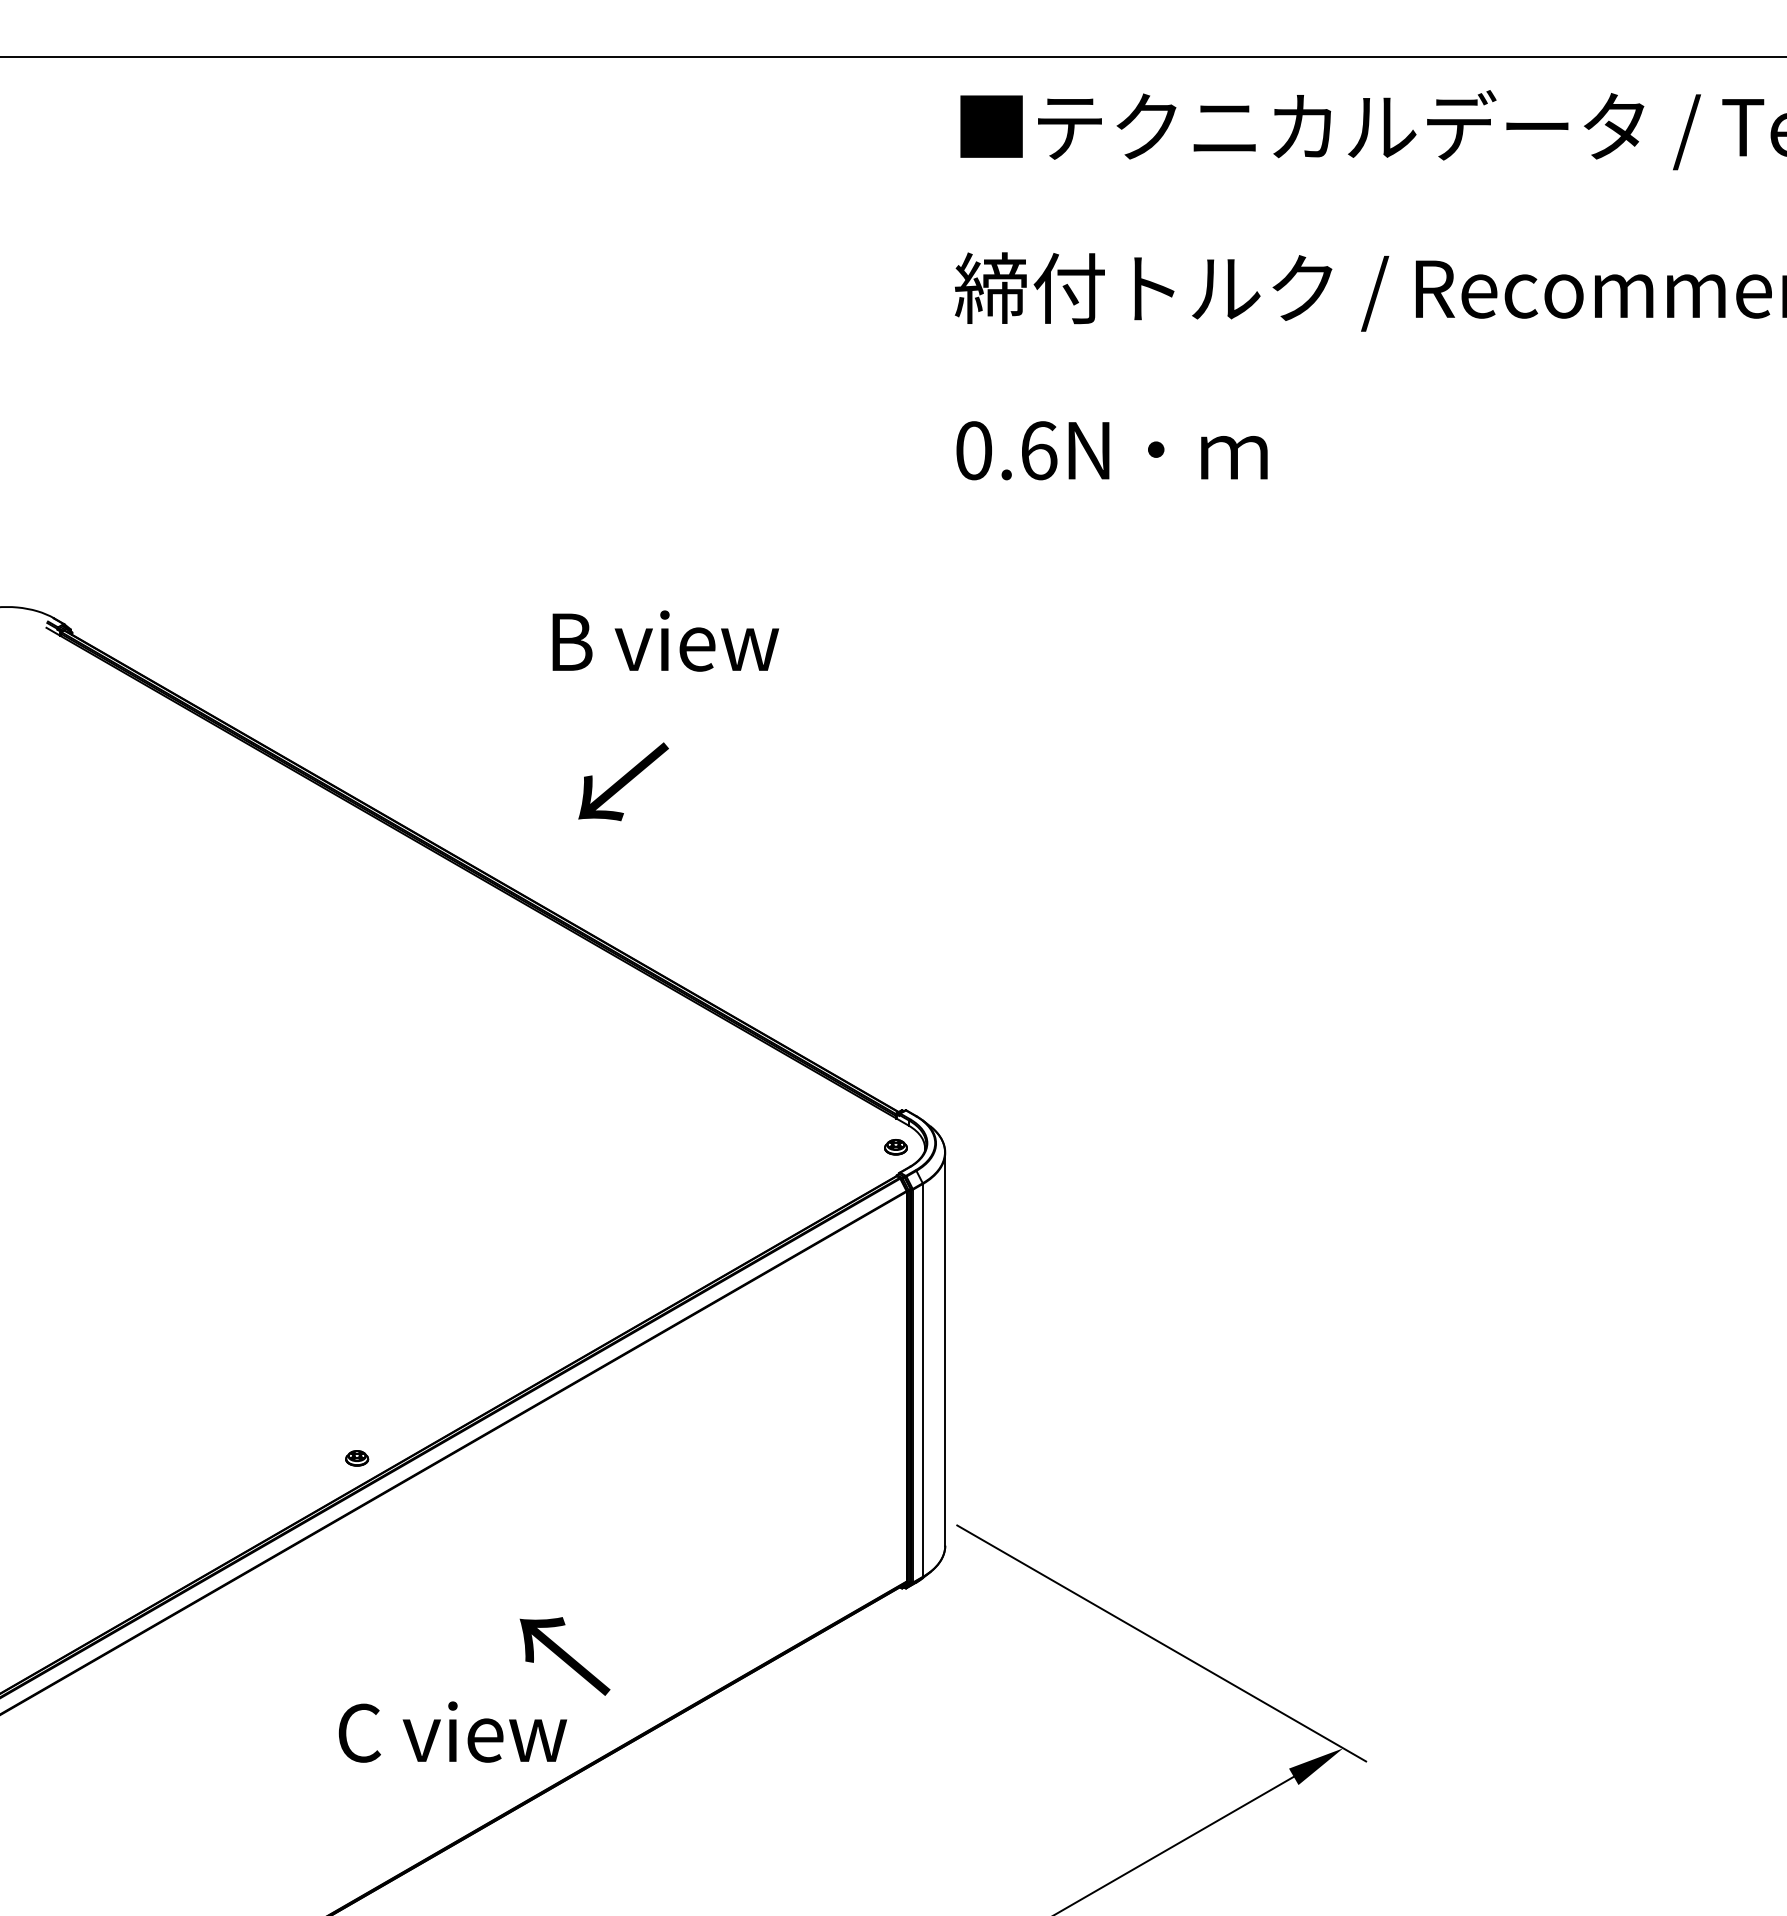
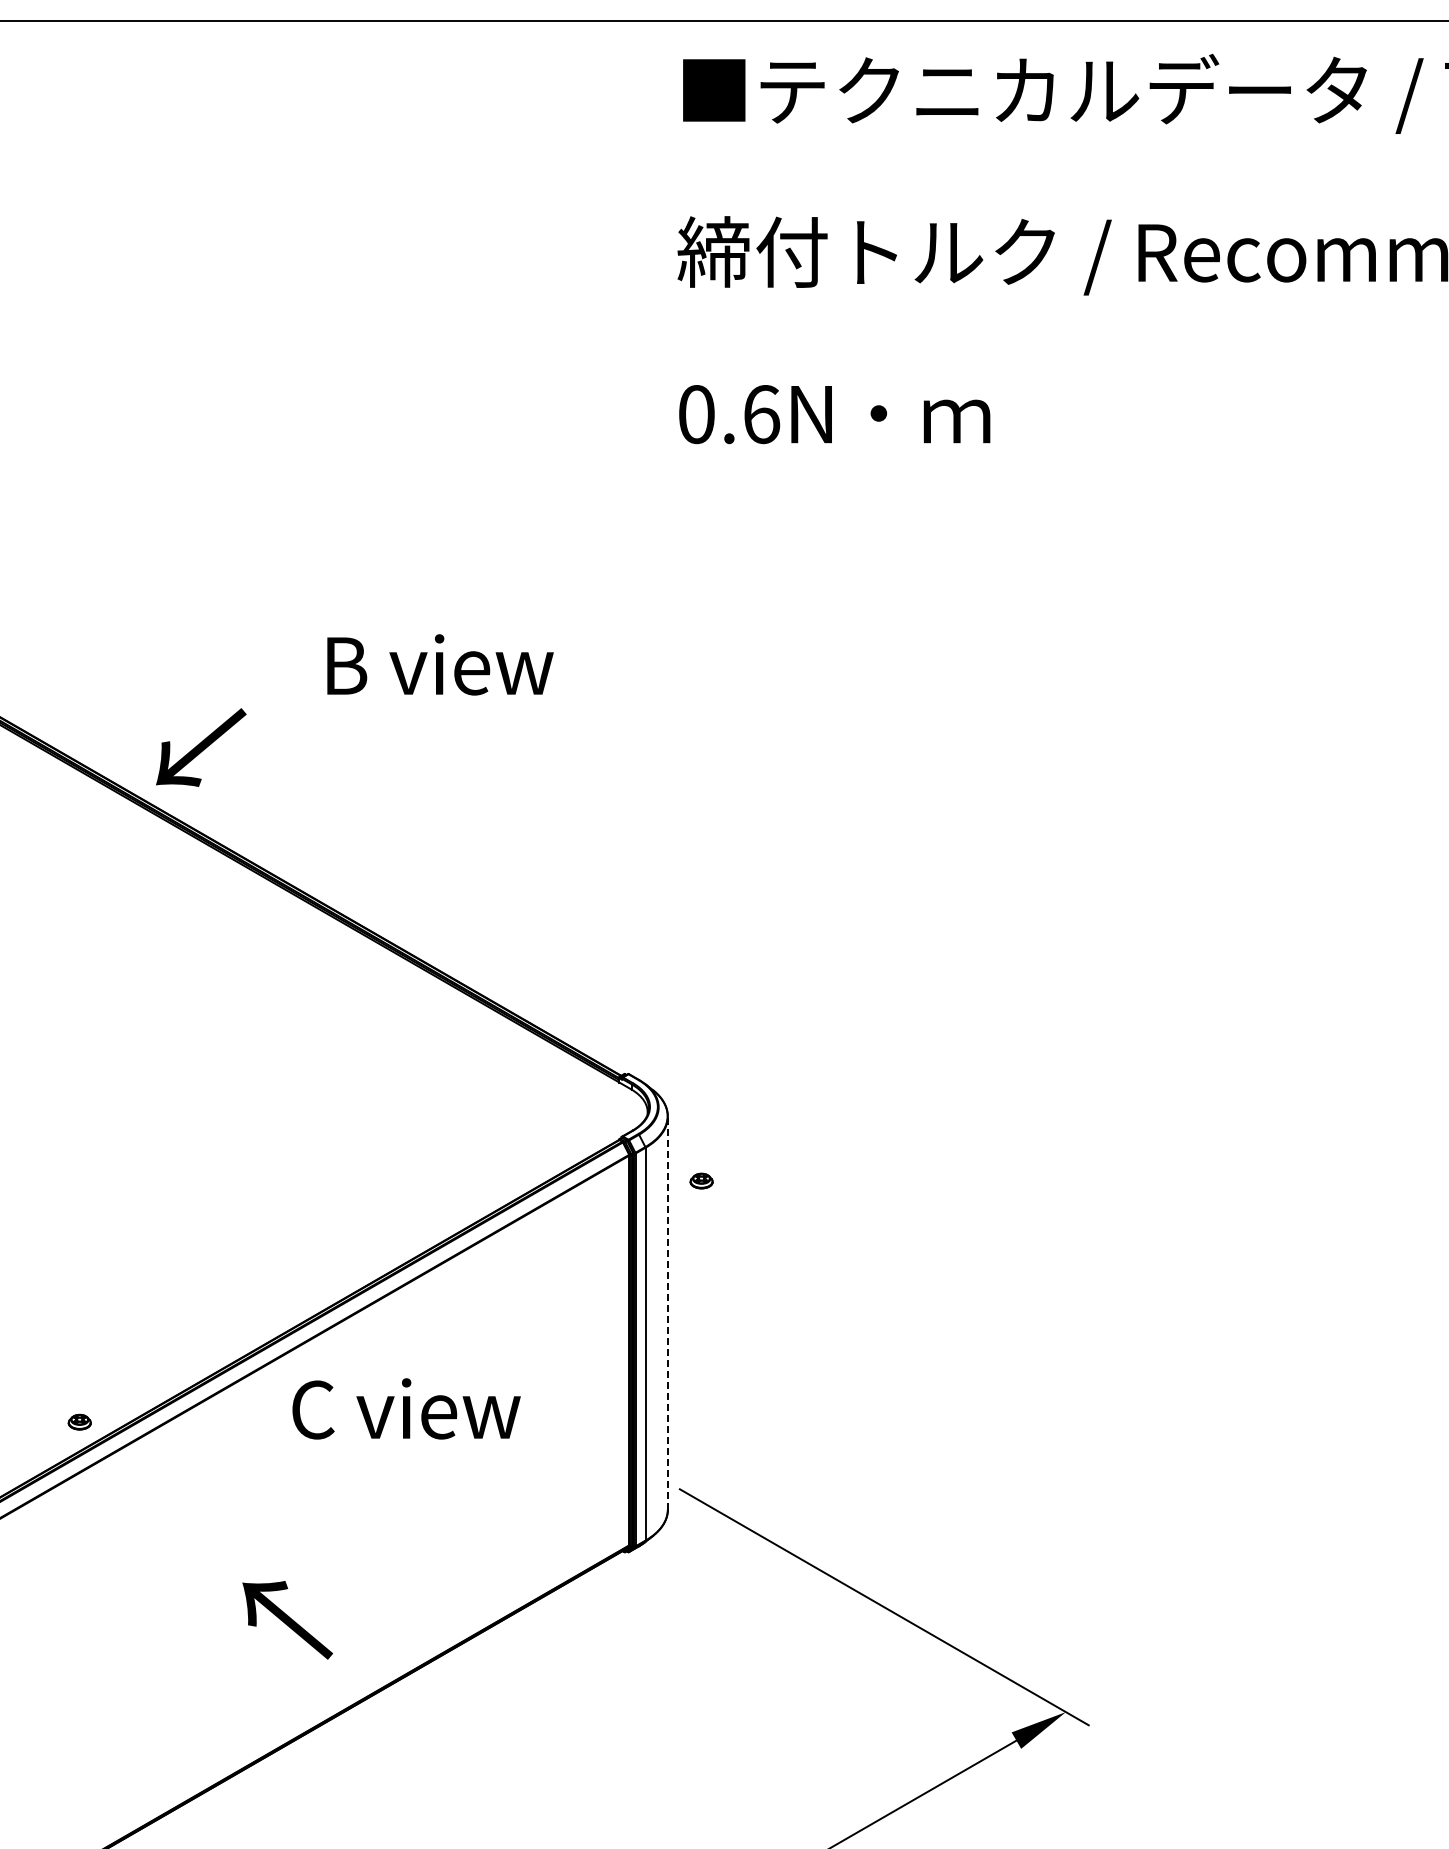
text: (665, 640) -> (440, 664), moved
text: (623, 781) -> (201, 747), moved
part: (895, 1147) -> (701, 1181), moved
line: (945, 1348) -> (668, 1312), solid -> dashed
text: (452, 1731) -> (406, 1408), moved

